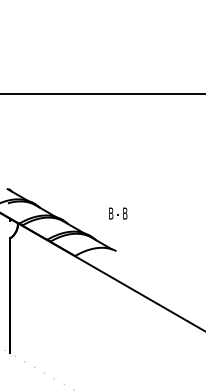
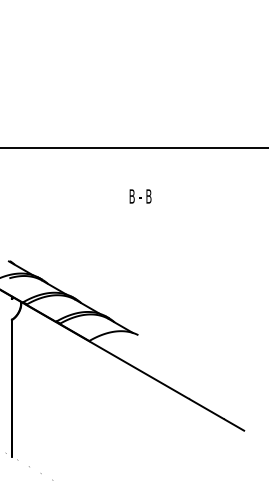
text: (118, 213) -> (140, 196), moved

